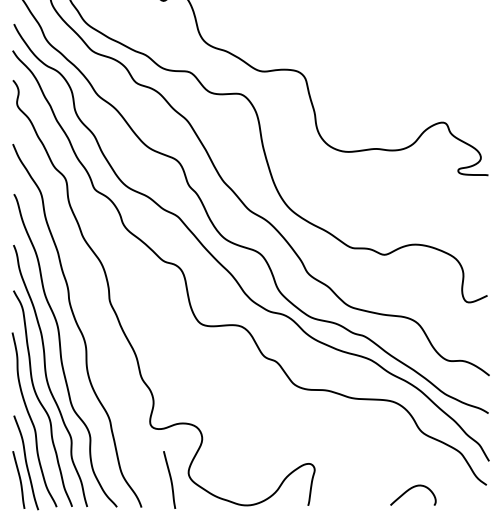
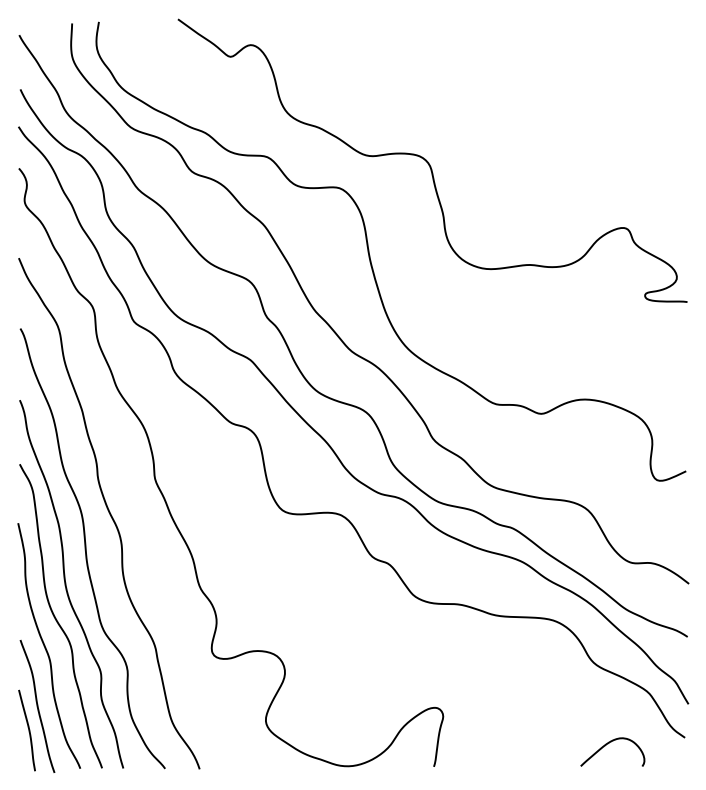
curve: (170, 479) -> (240, 730), removed
curve: (410, 489) -> (608, 744), moved

